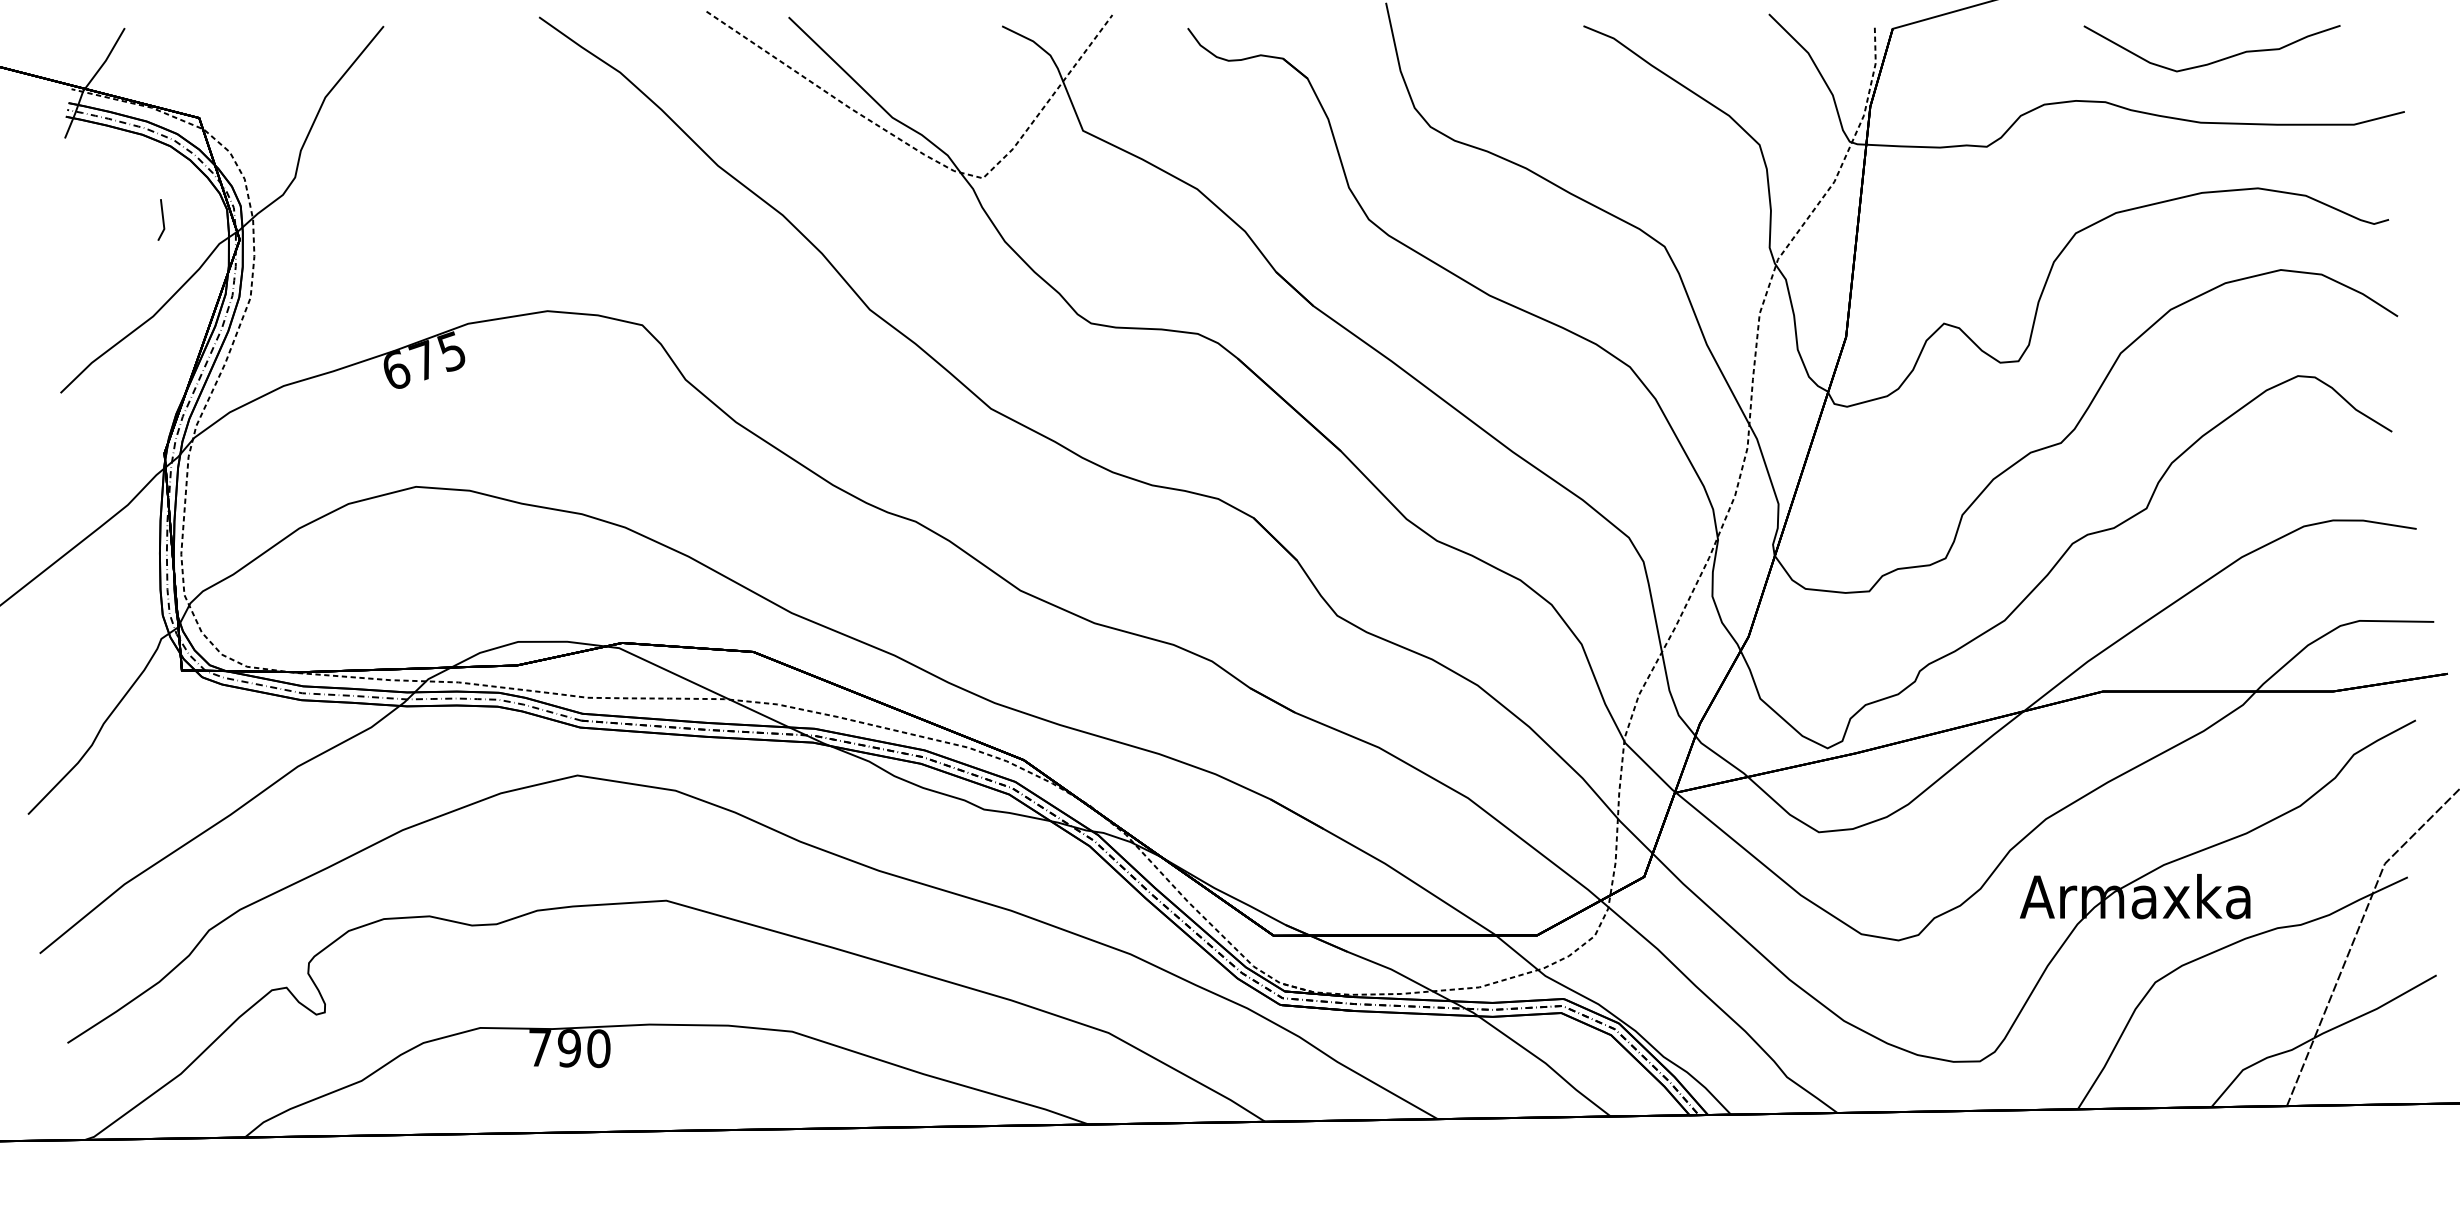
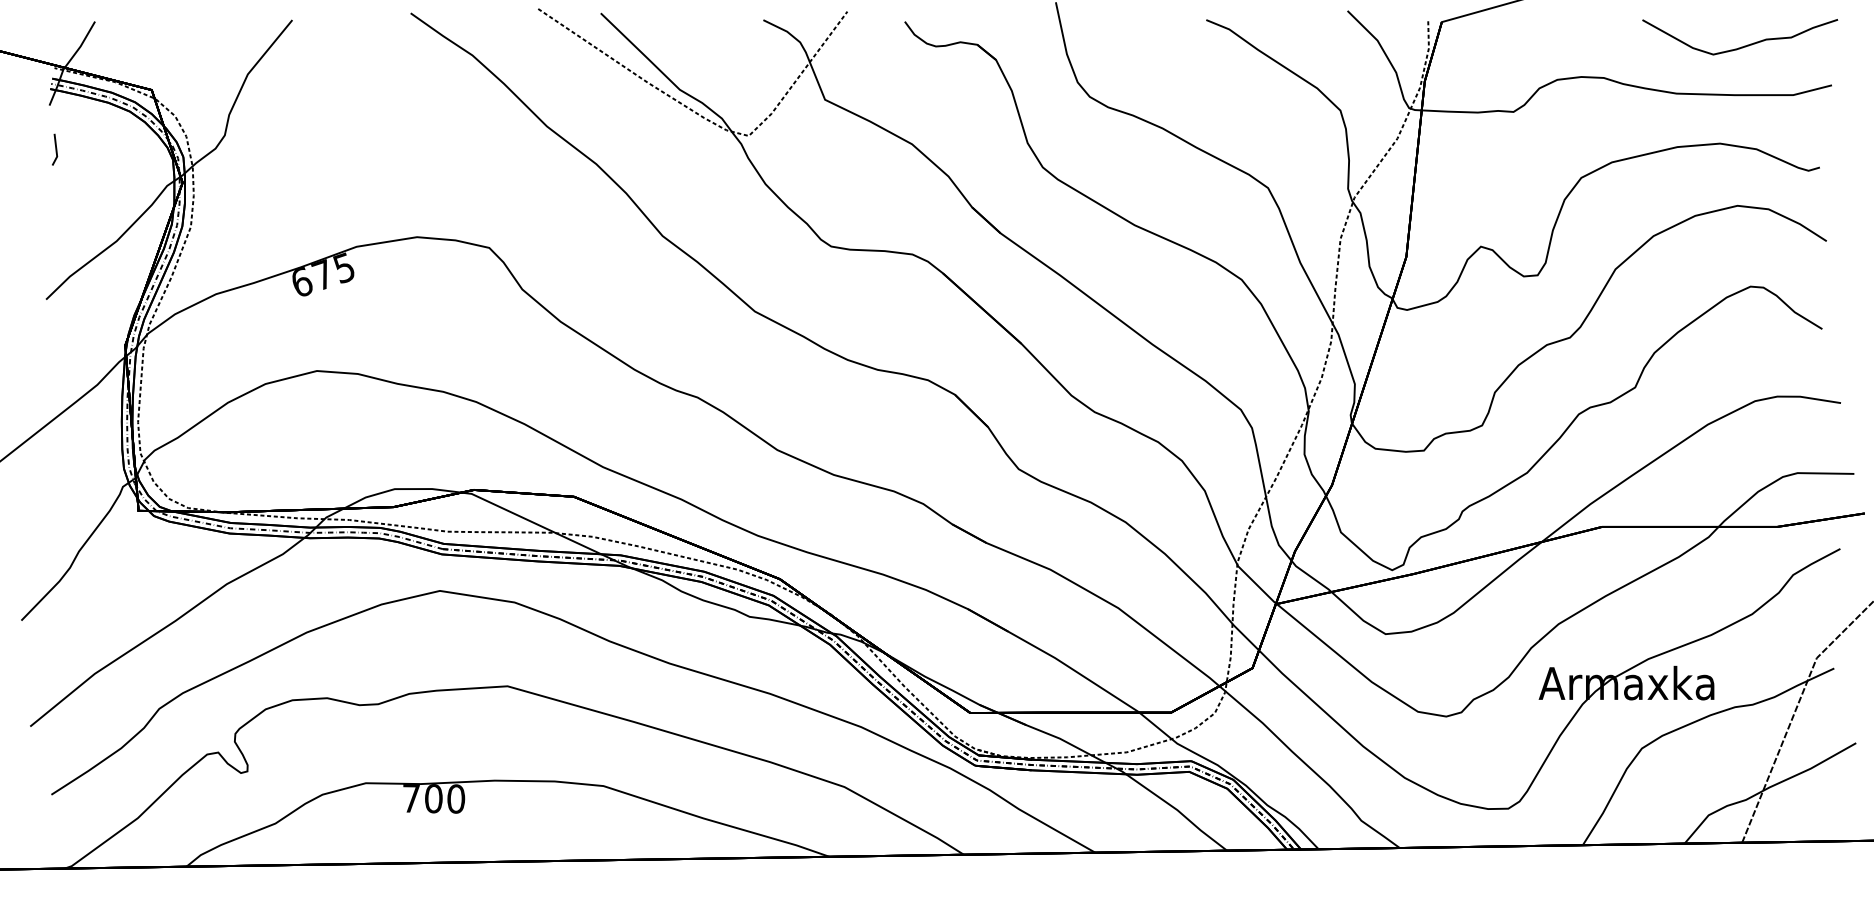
curve: (2217, 59) -> (1744, 45), moved
line: (162, 219) -> (55, 149), moved
text: (569, 1048) -> (433, 798), 790 -> 700

